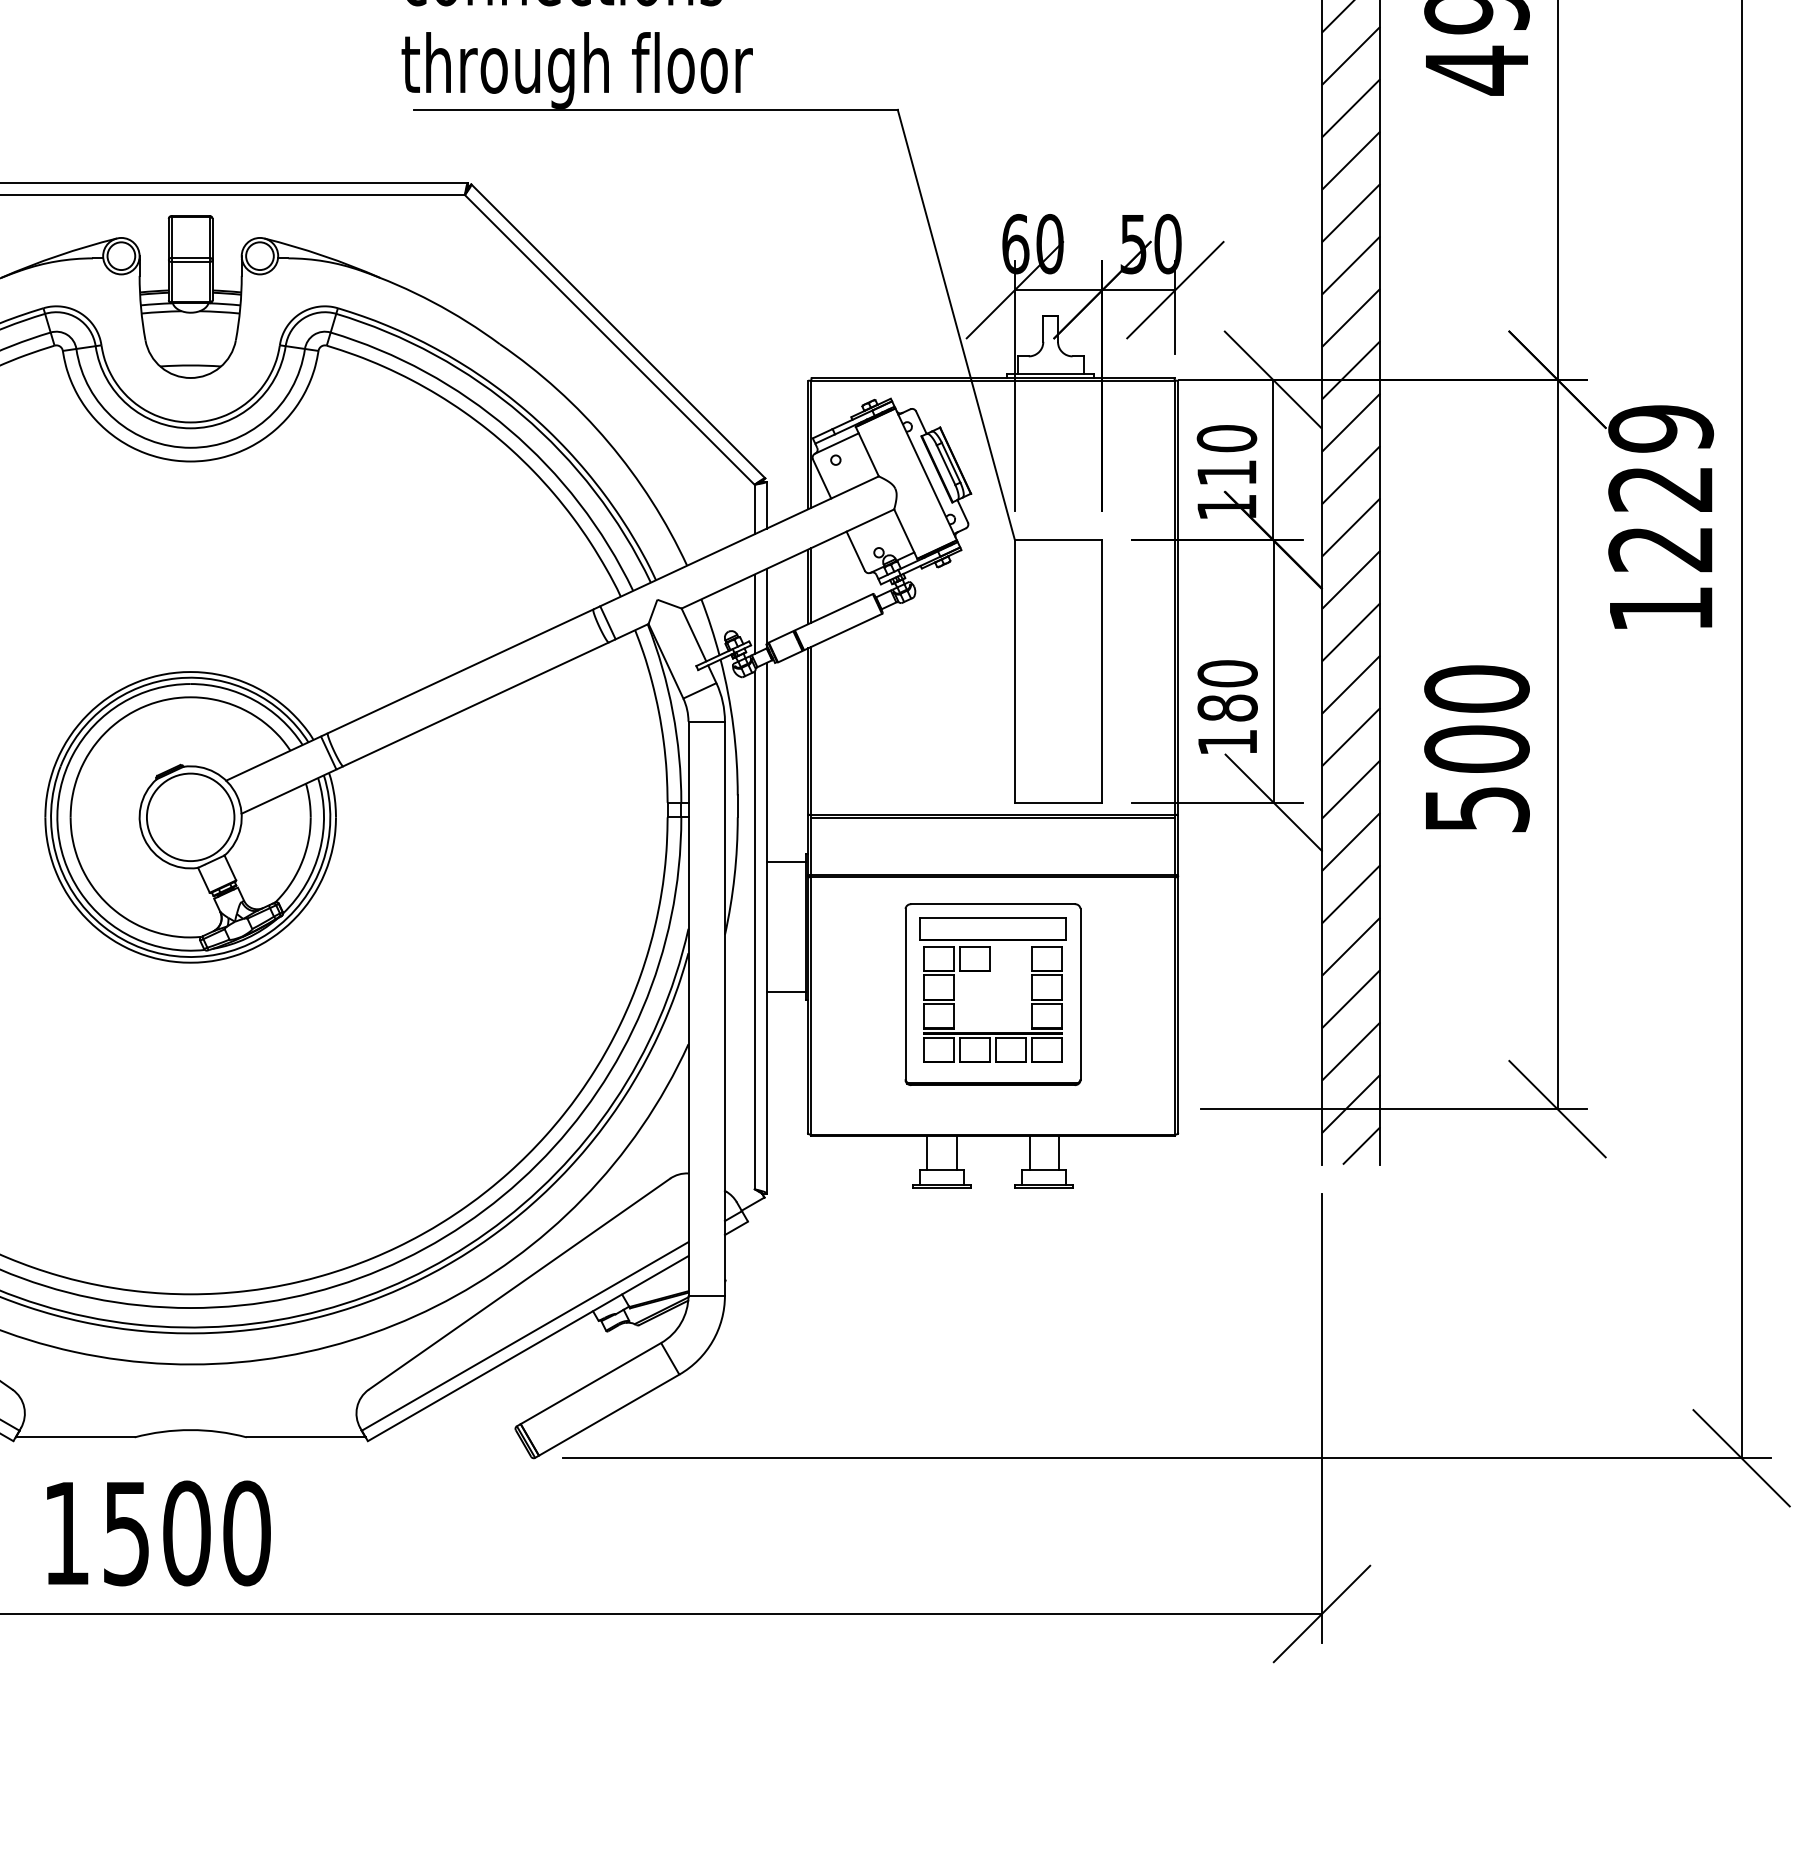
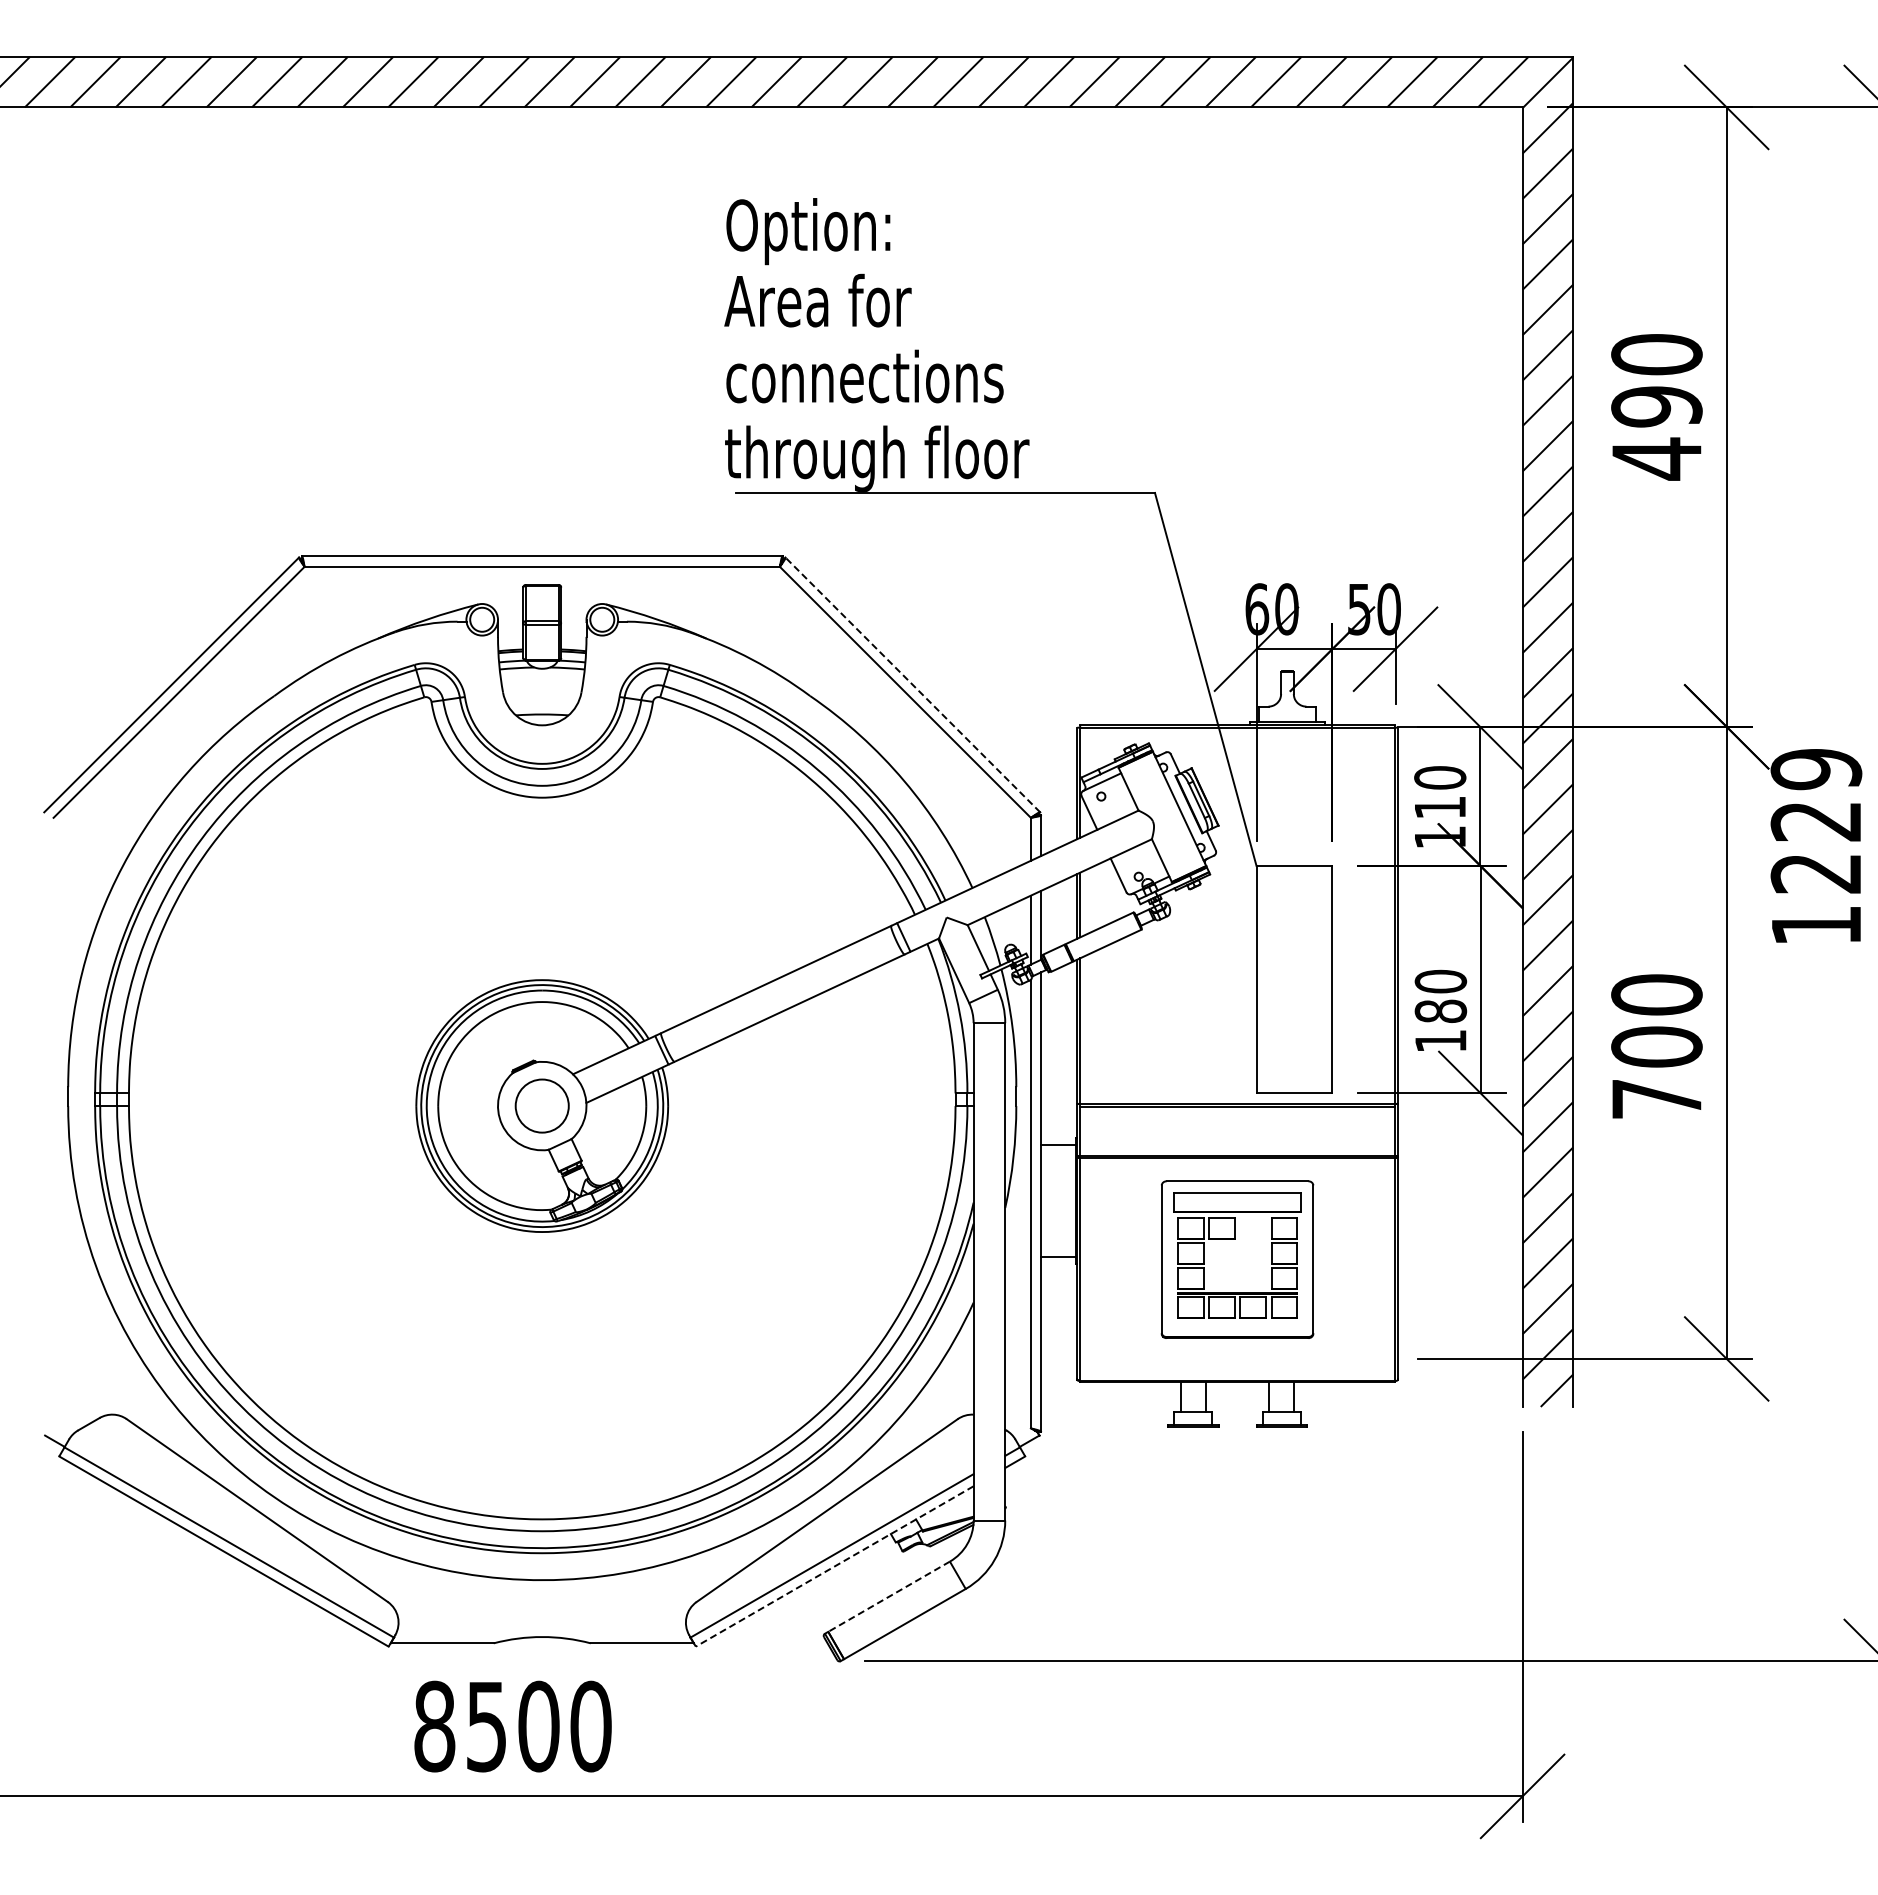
line: (617, 330) -> (912, 684), solid -> dashed
text: (1477, 809) -> (1657, 1099), 500 -> 700
circle: (190, 817) -> (542, 1106), size x0.7
line: (527, 1348) -> (834, 1566), solid -> dashed
line: (590, 1383) -> (888, 1596), solid -> dashed
text: (66, 1533) -> (434, 1726), 1500 -> 8500

